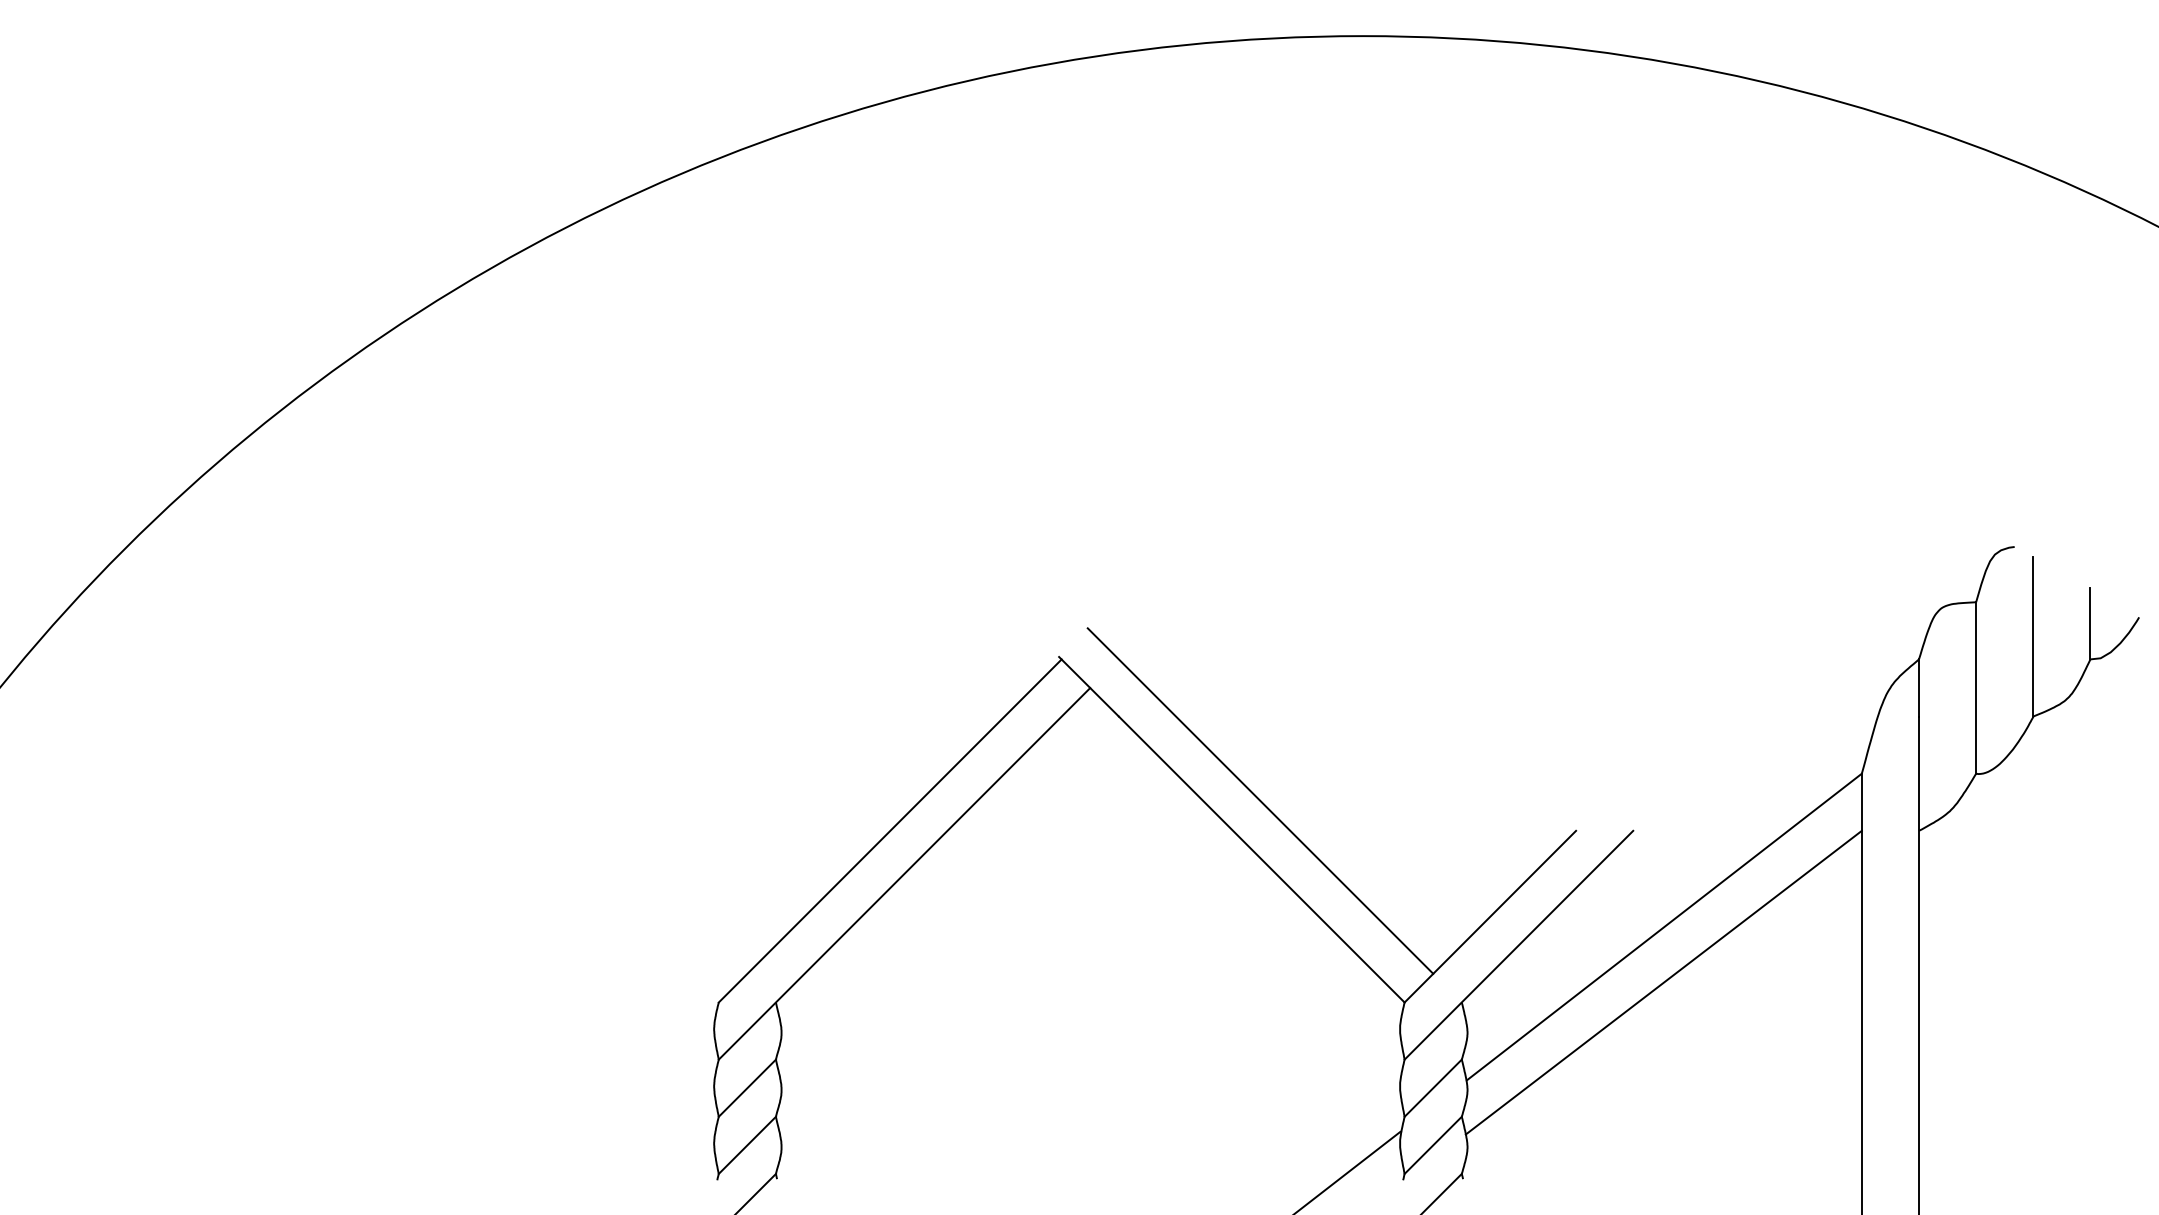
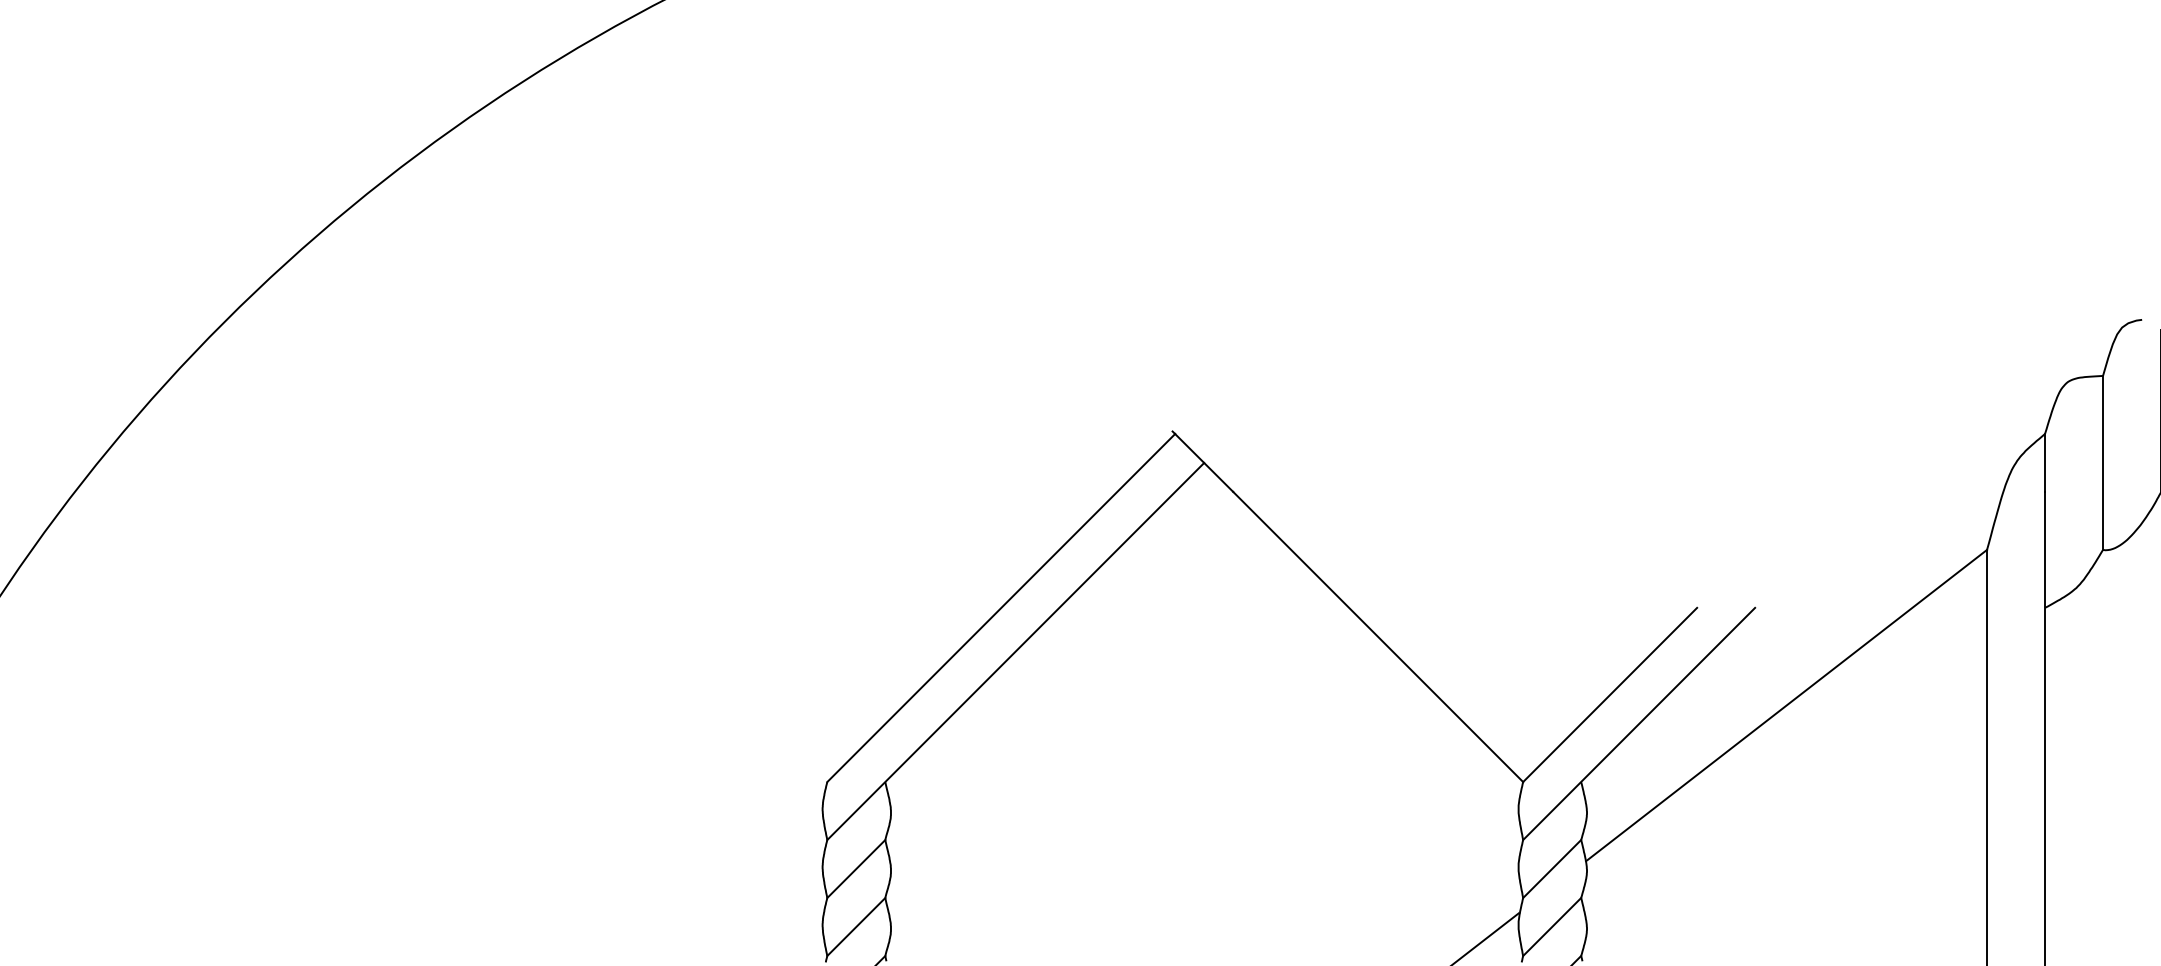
line: (1260, 800) -> (1376, 577), removed
line: (1663, 982) -> (1785, 761), removed

